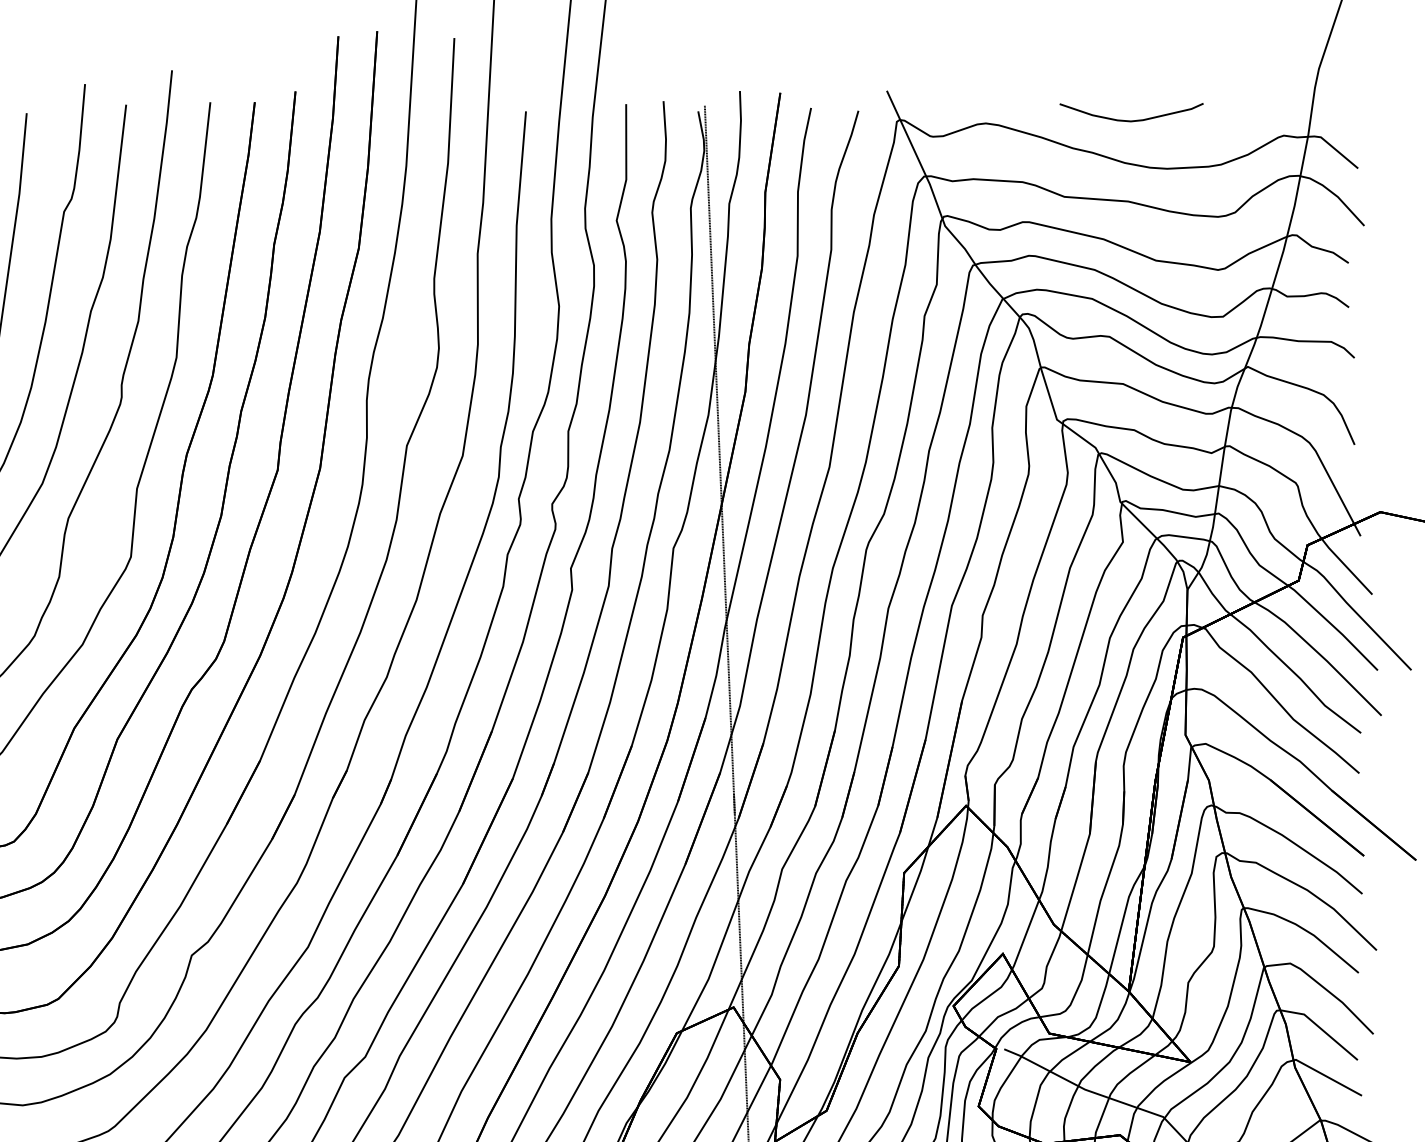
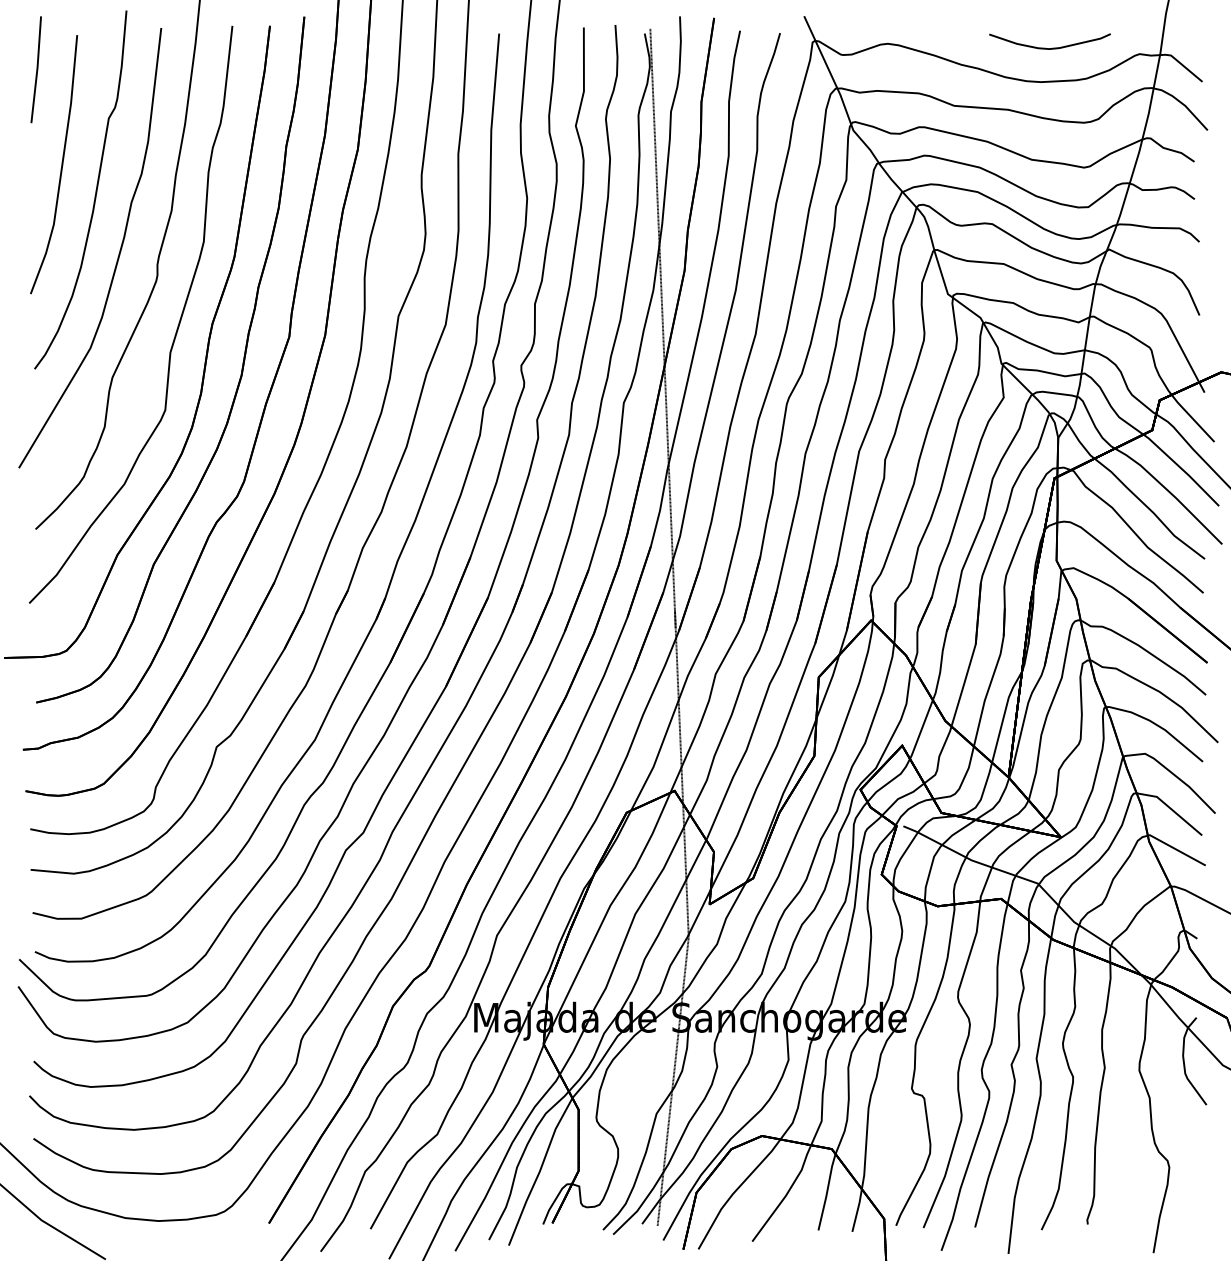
curve: (1134, 119) -> (1052, 47), moved

